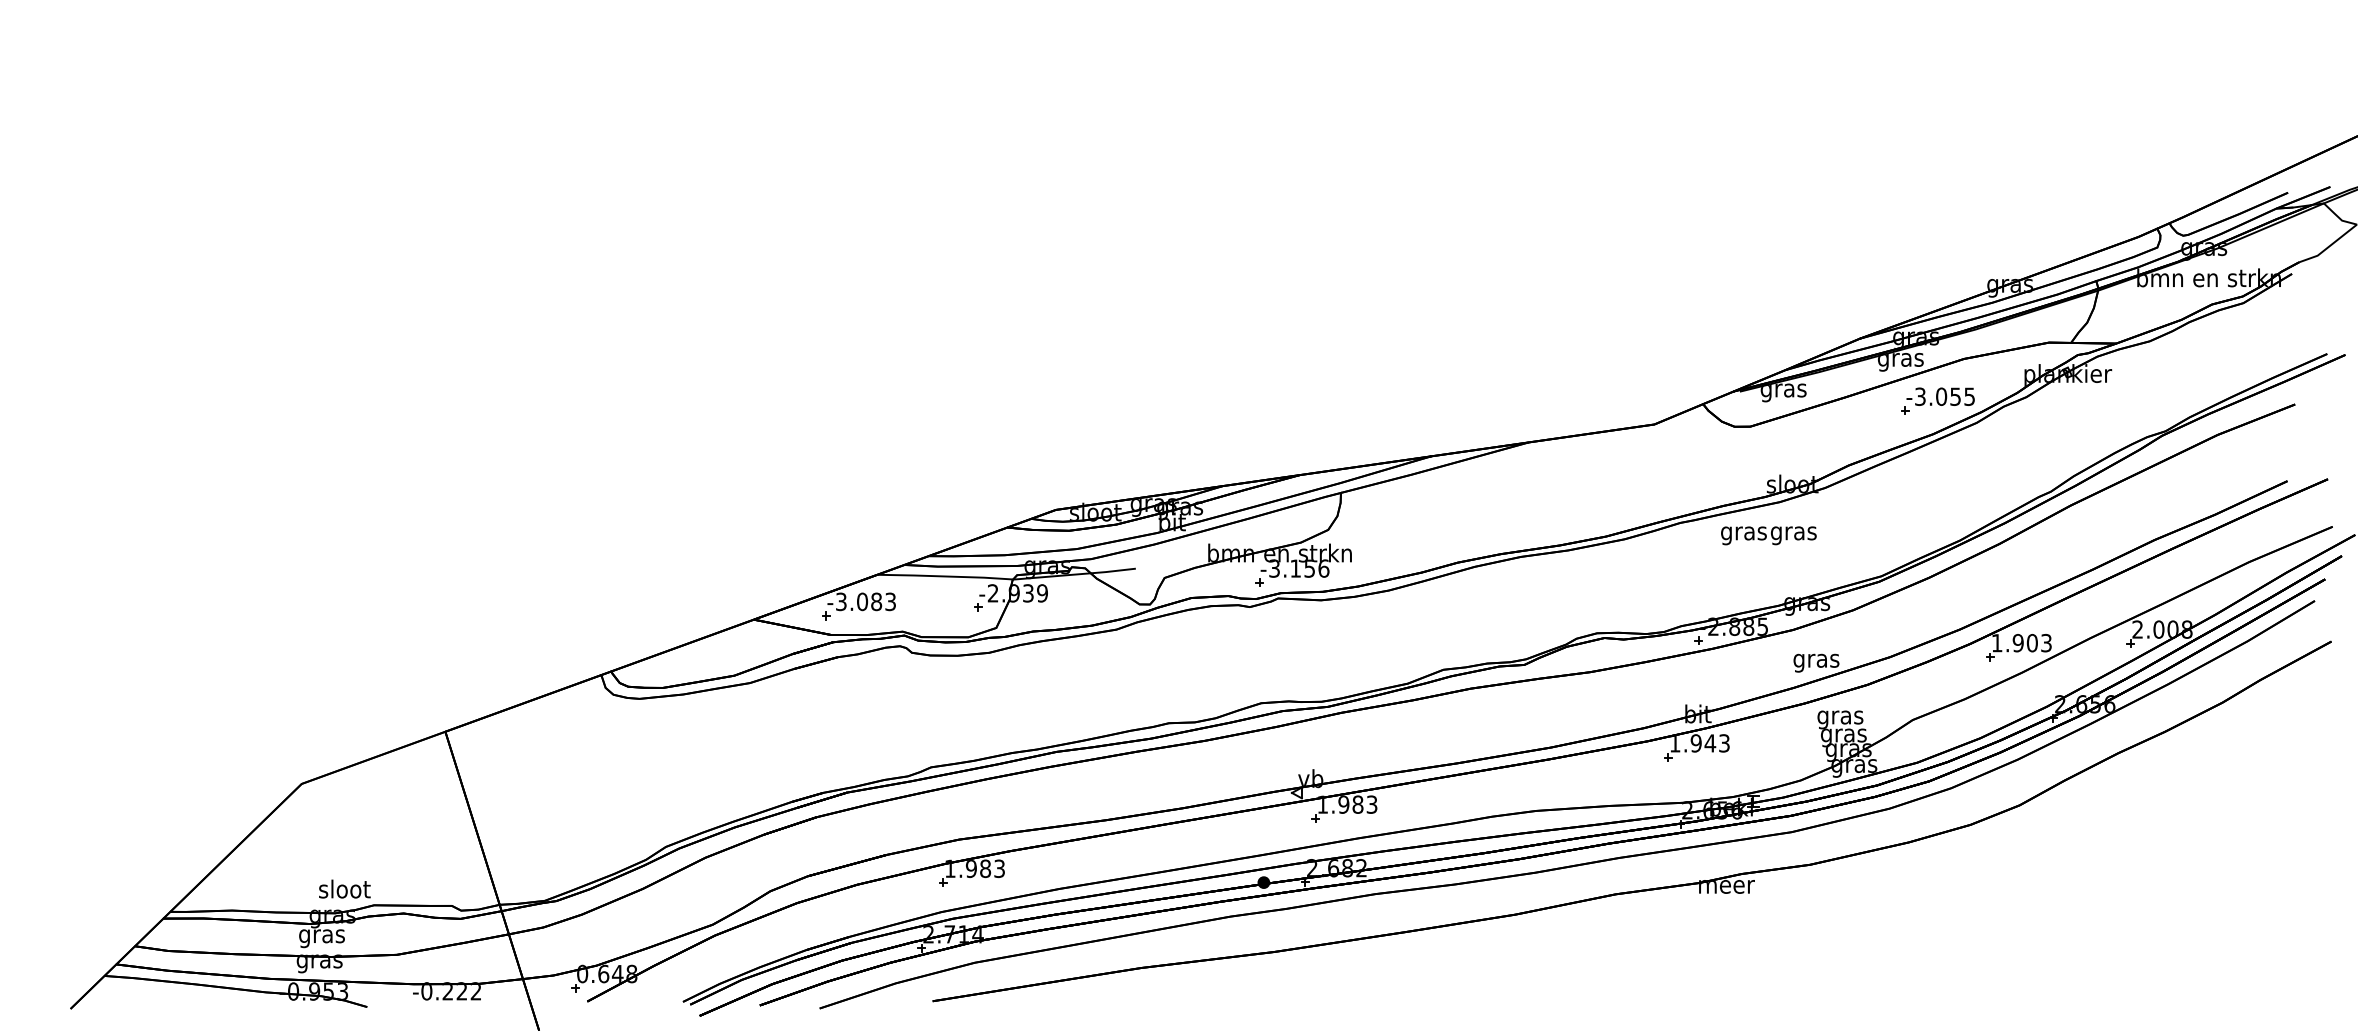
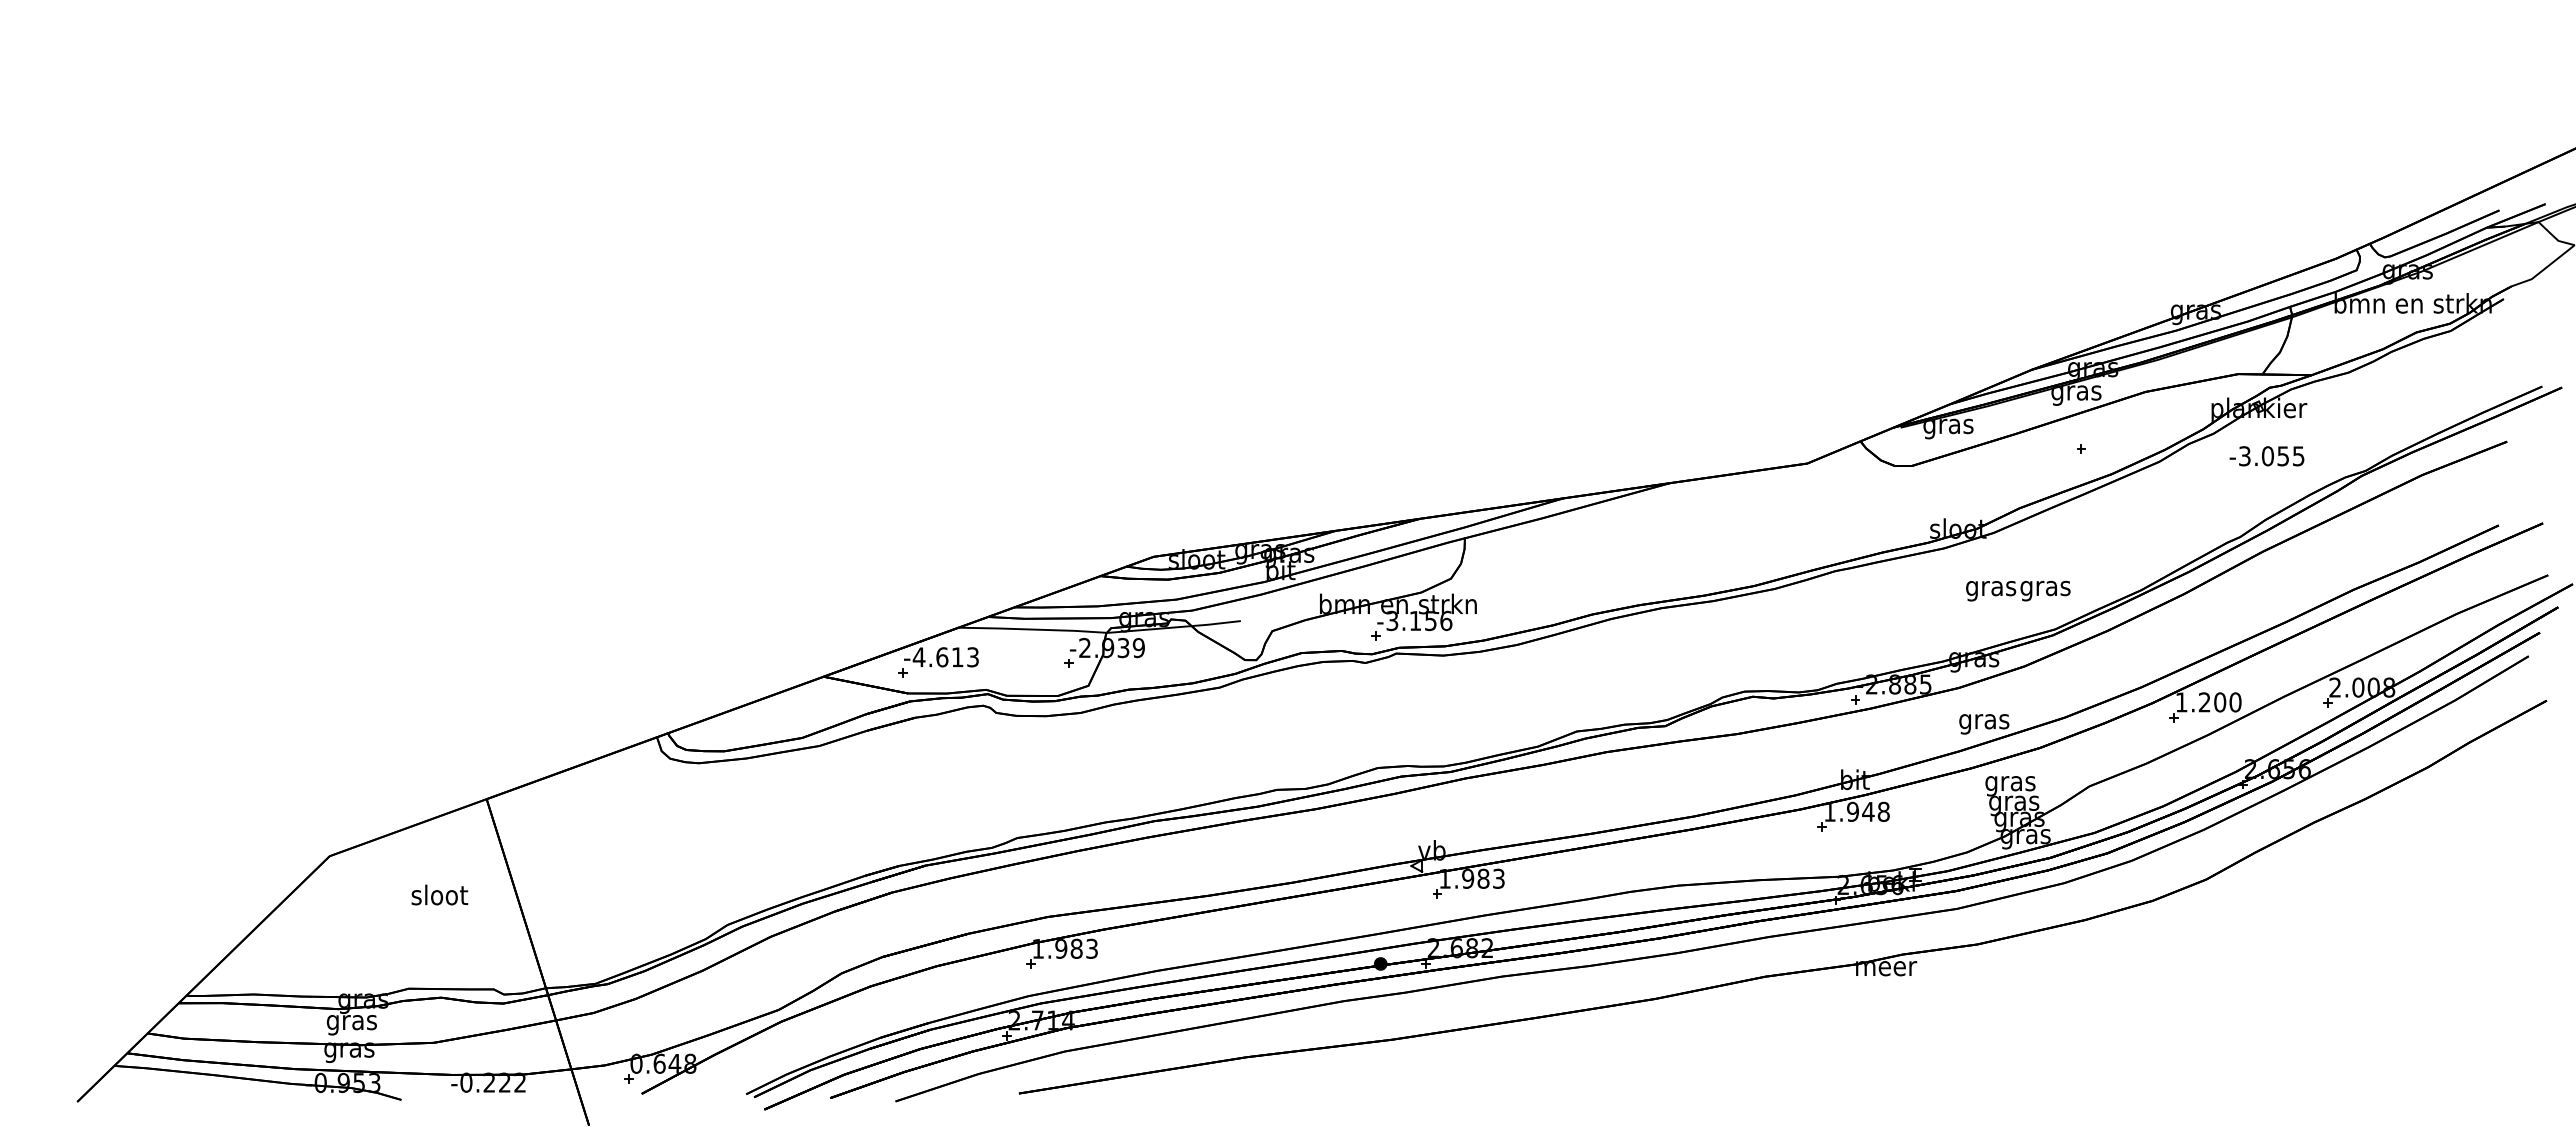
text: (1940, 396) -> (2266, 456), moved
text: (1769, 535) -> (2018, 590), moved
text: (858, 602) -> (937, 657), -3.083 -> -4.613
text: (2031, 643) -> (2219, 702), 1.903 -> 1.200
text: (1724, 743) -> (1883, 811), 1.943 -> 1.948
text: (344, 888) -> (439, 894), moved

